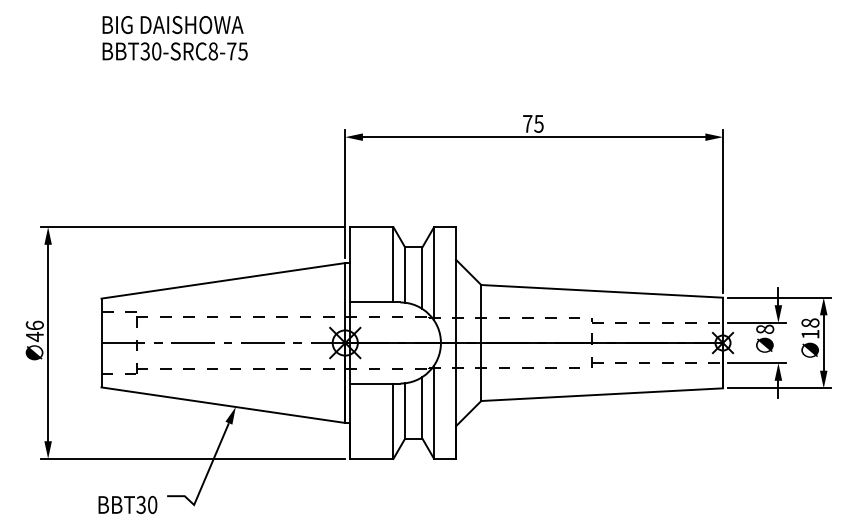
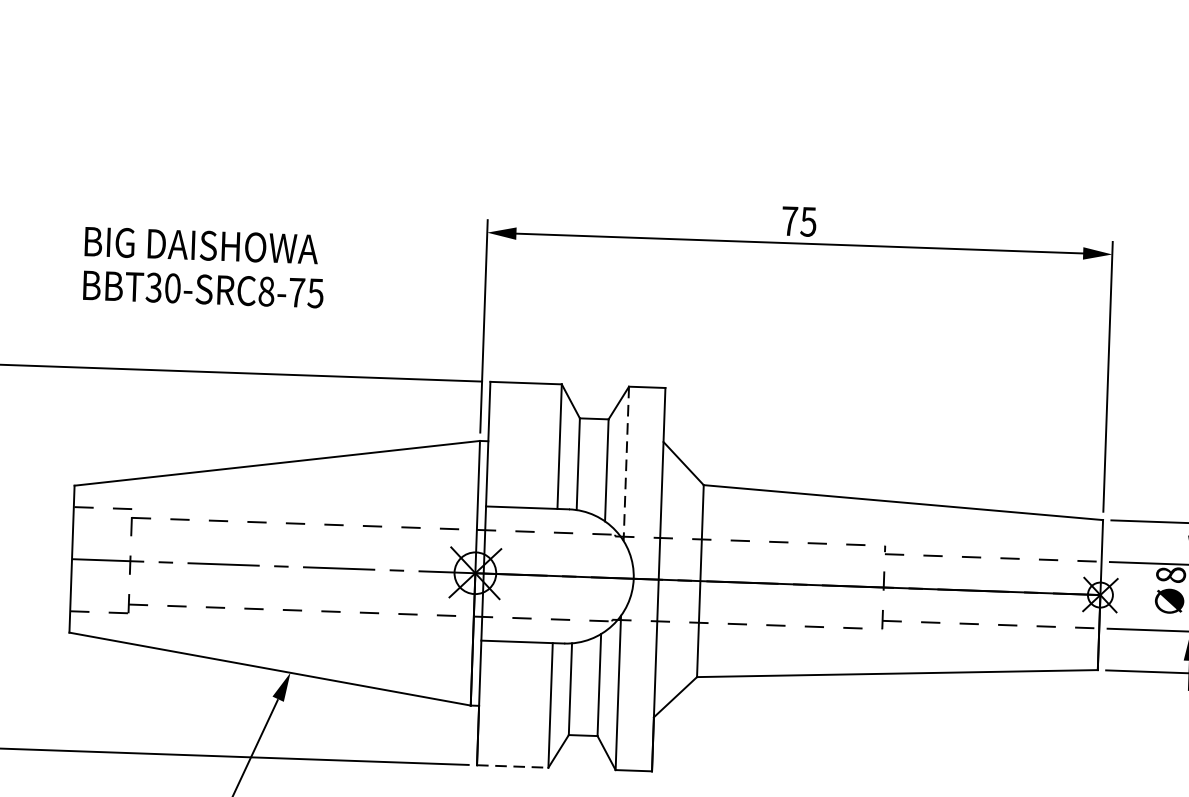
text: (174, 38) -> (203, 267), moved
line: (434, 273) -> (627, 463), solid -> dashed
line: (371, 458) -> (512, 765), solid -> dashed

